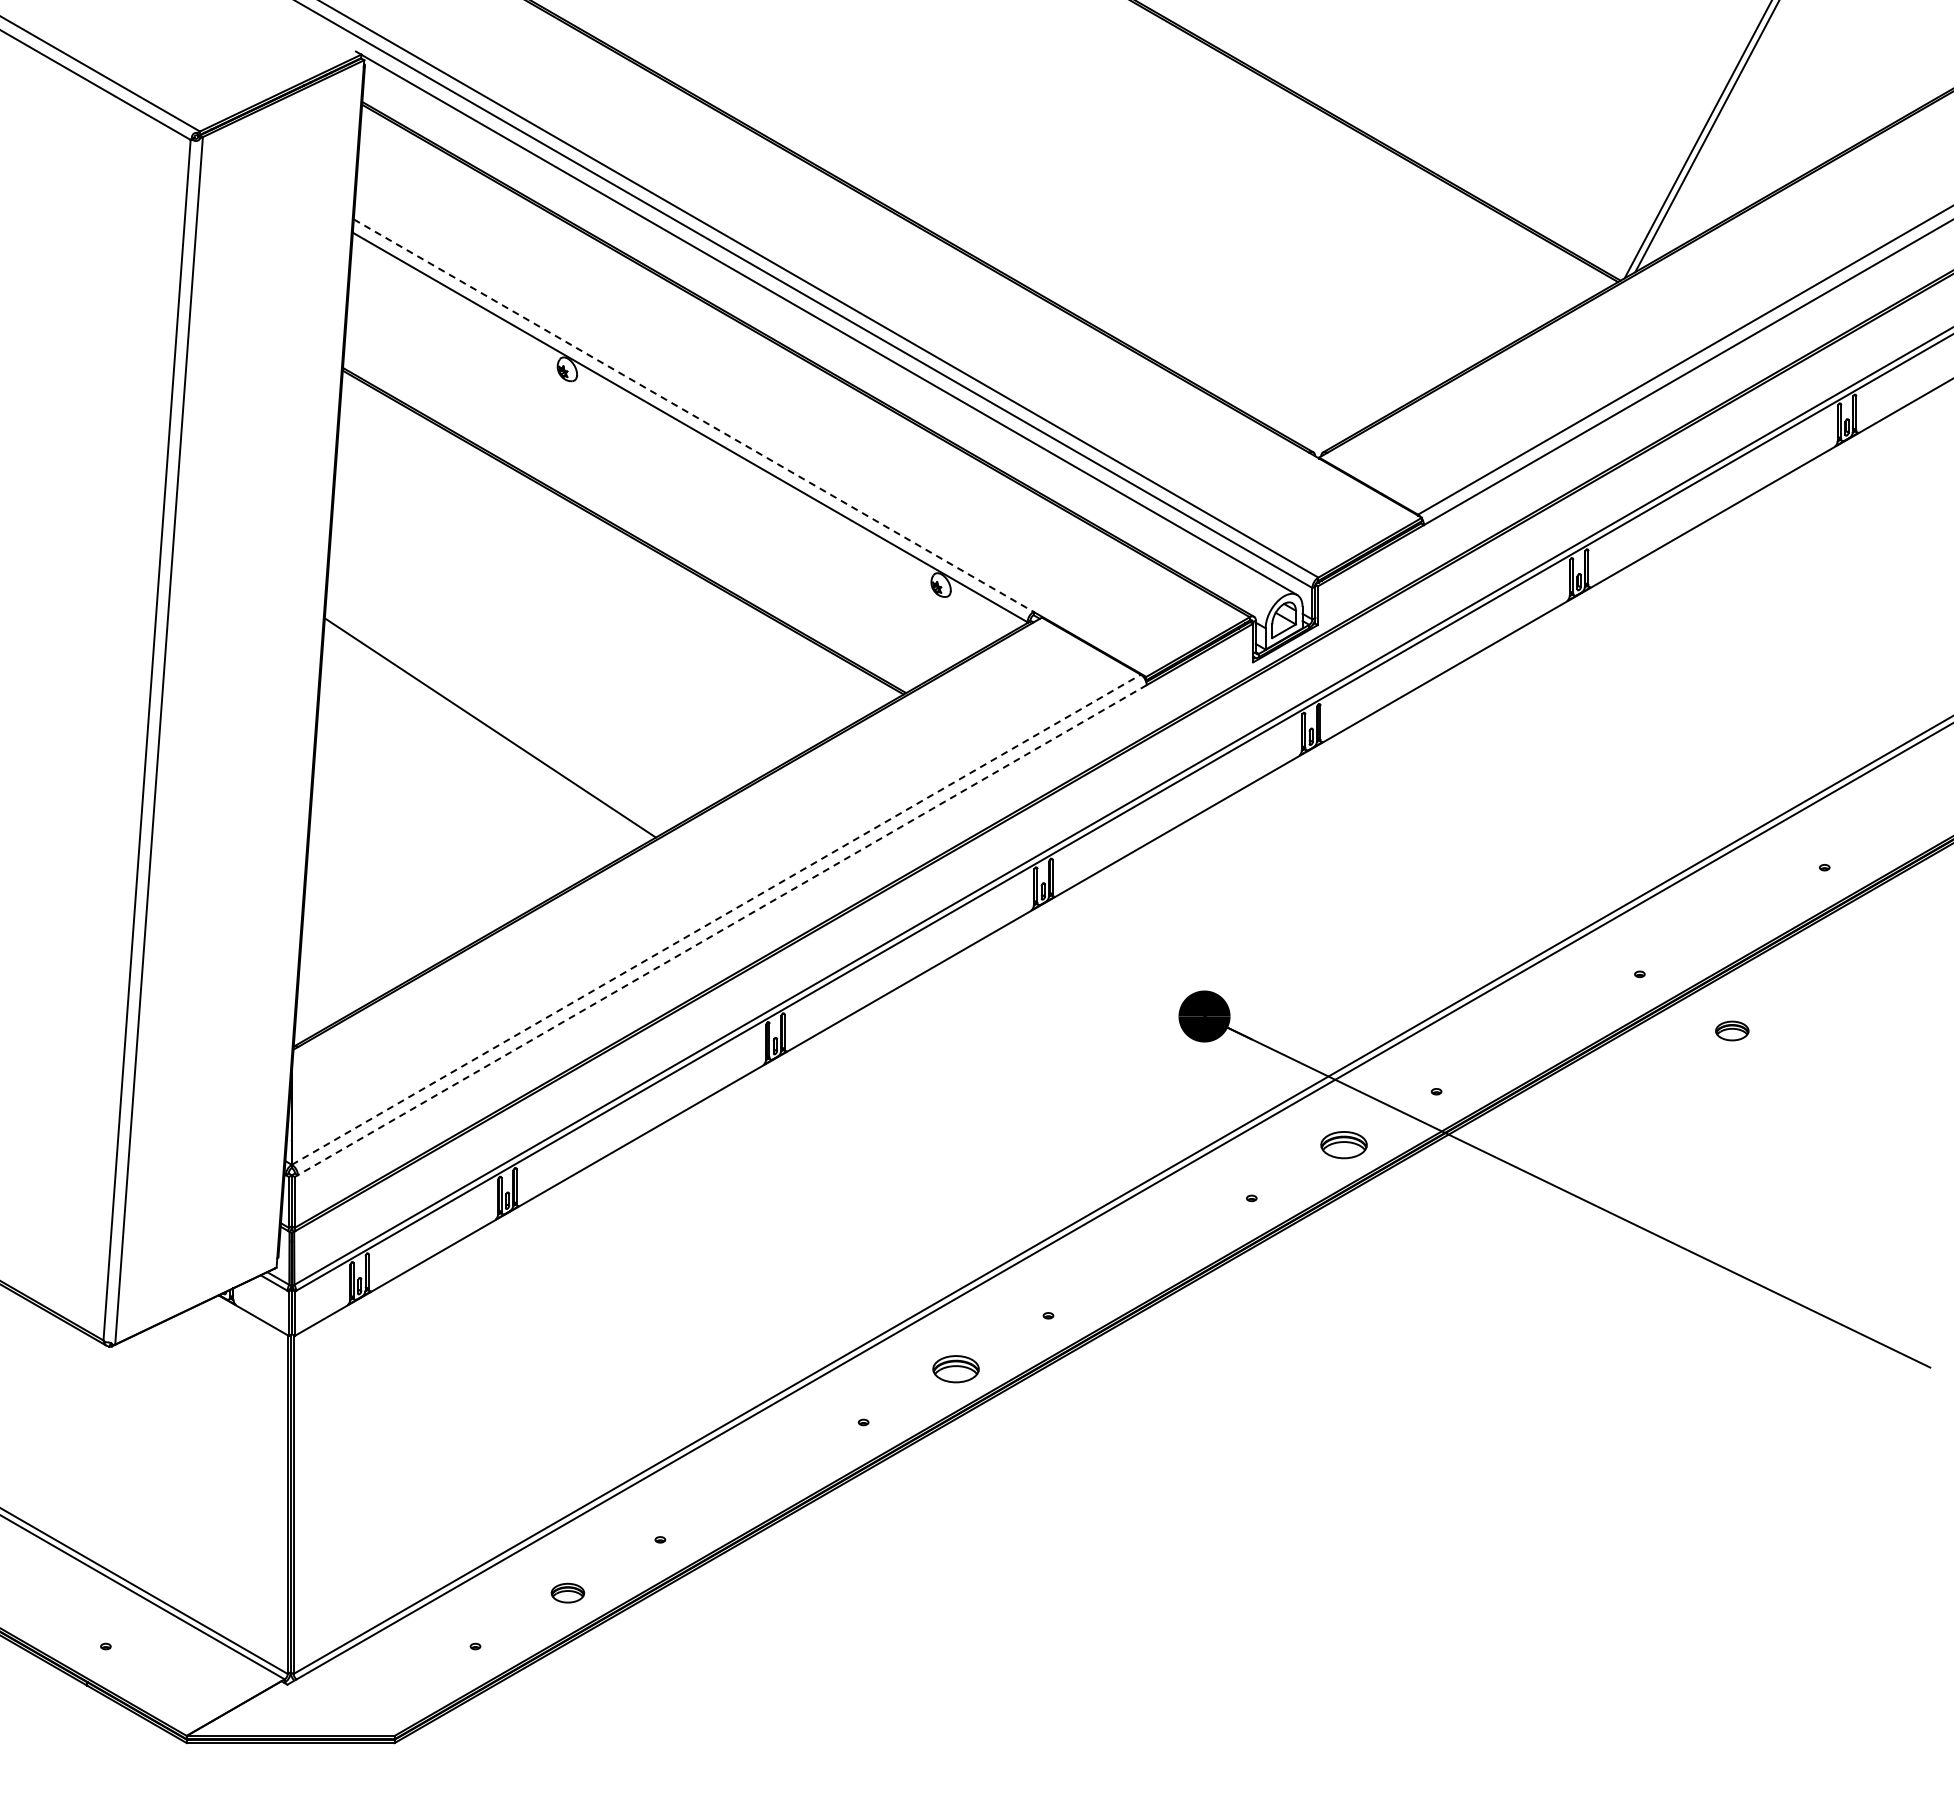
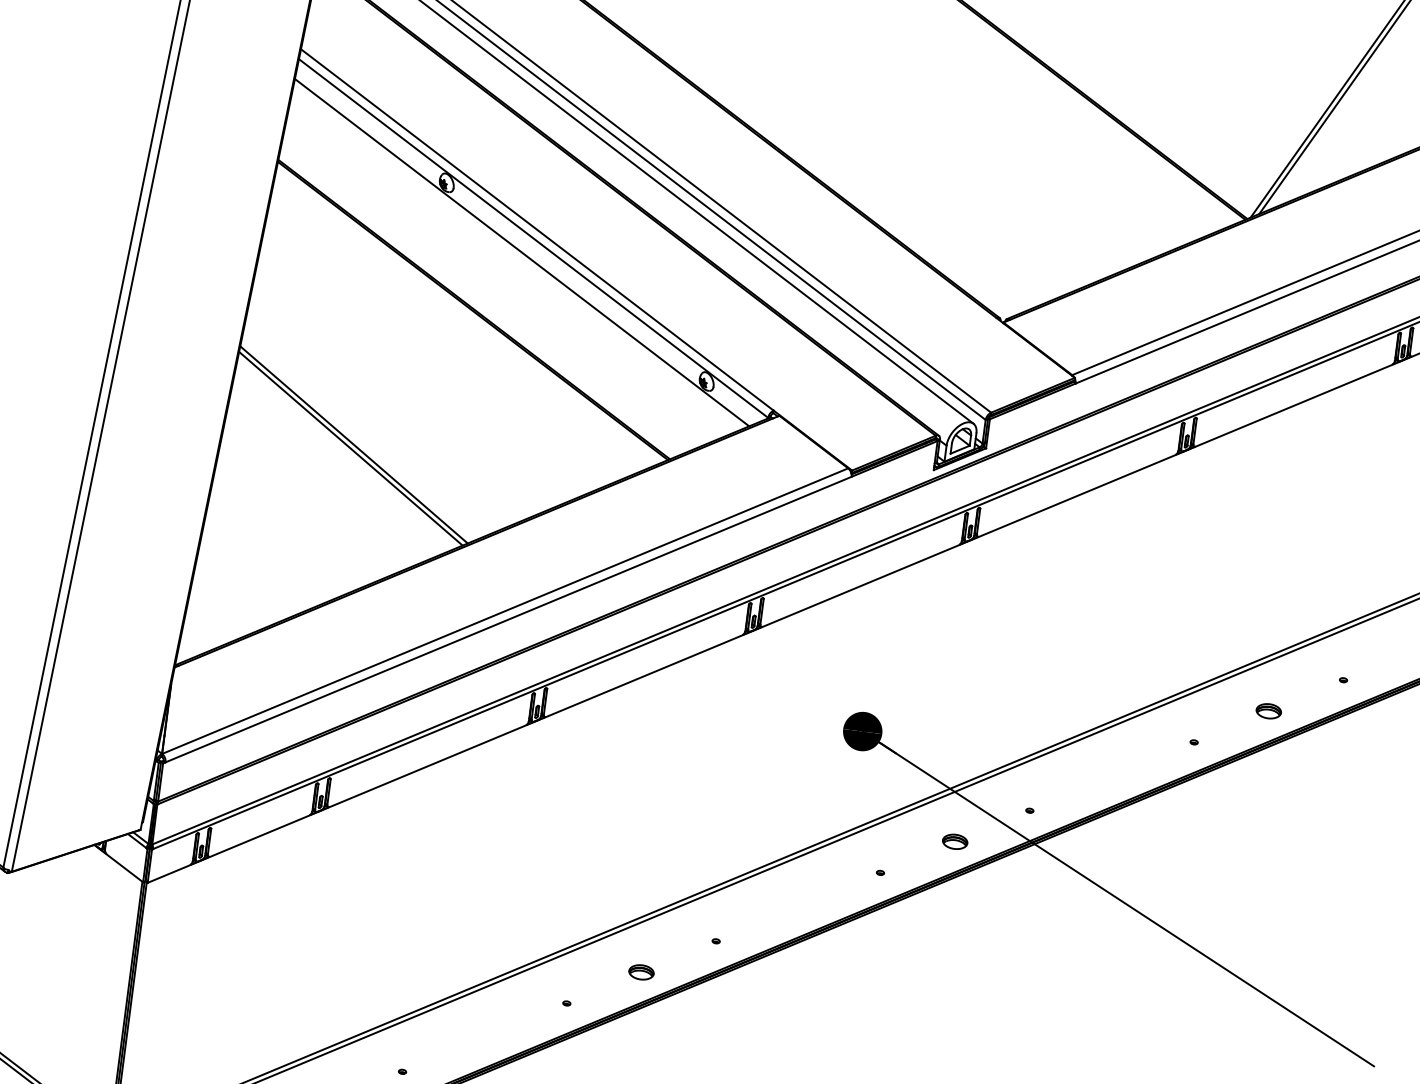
line: (694, 415) -> (537, 229), dashed -> solid
line: (677, 447) -> (522, 252), added
line: (486, 733) -> (350, 448), added
line: (716, 919) -> (505, 610), dashed -> solid
line: (721, 930) -> (507, 619), dashed -> solid
part: (1732, 1030) -> (1269, 710), moved
part: (1344, 1144) -> (955, 841), size x0.71
part: (955, 1368) -> (641, 971), size x0.71

